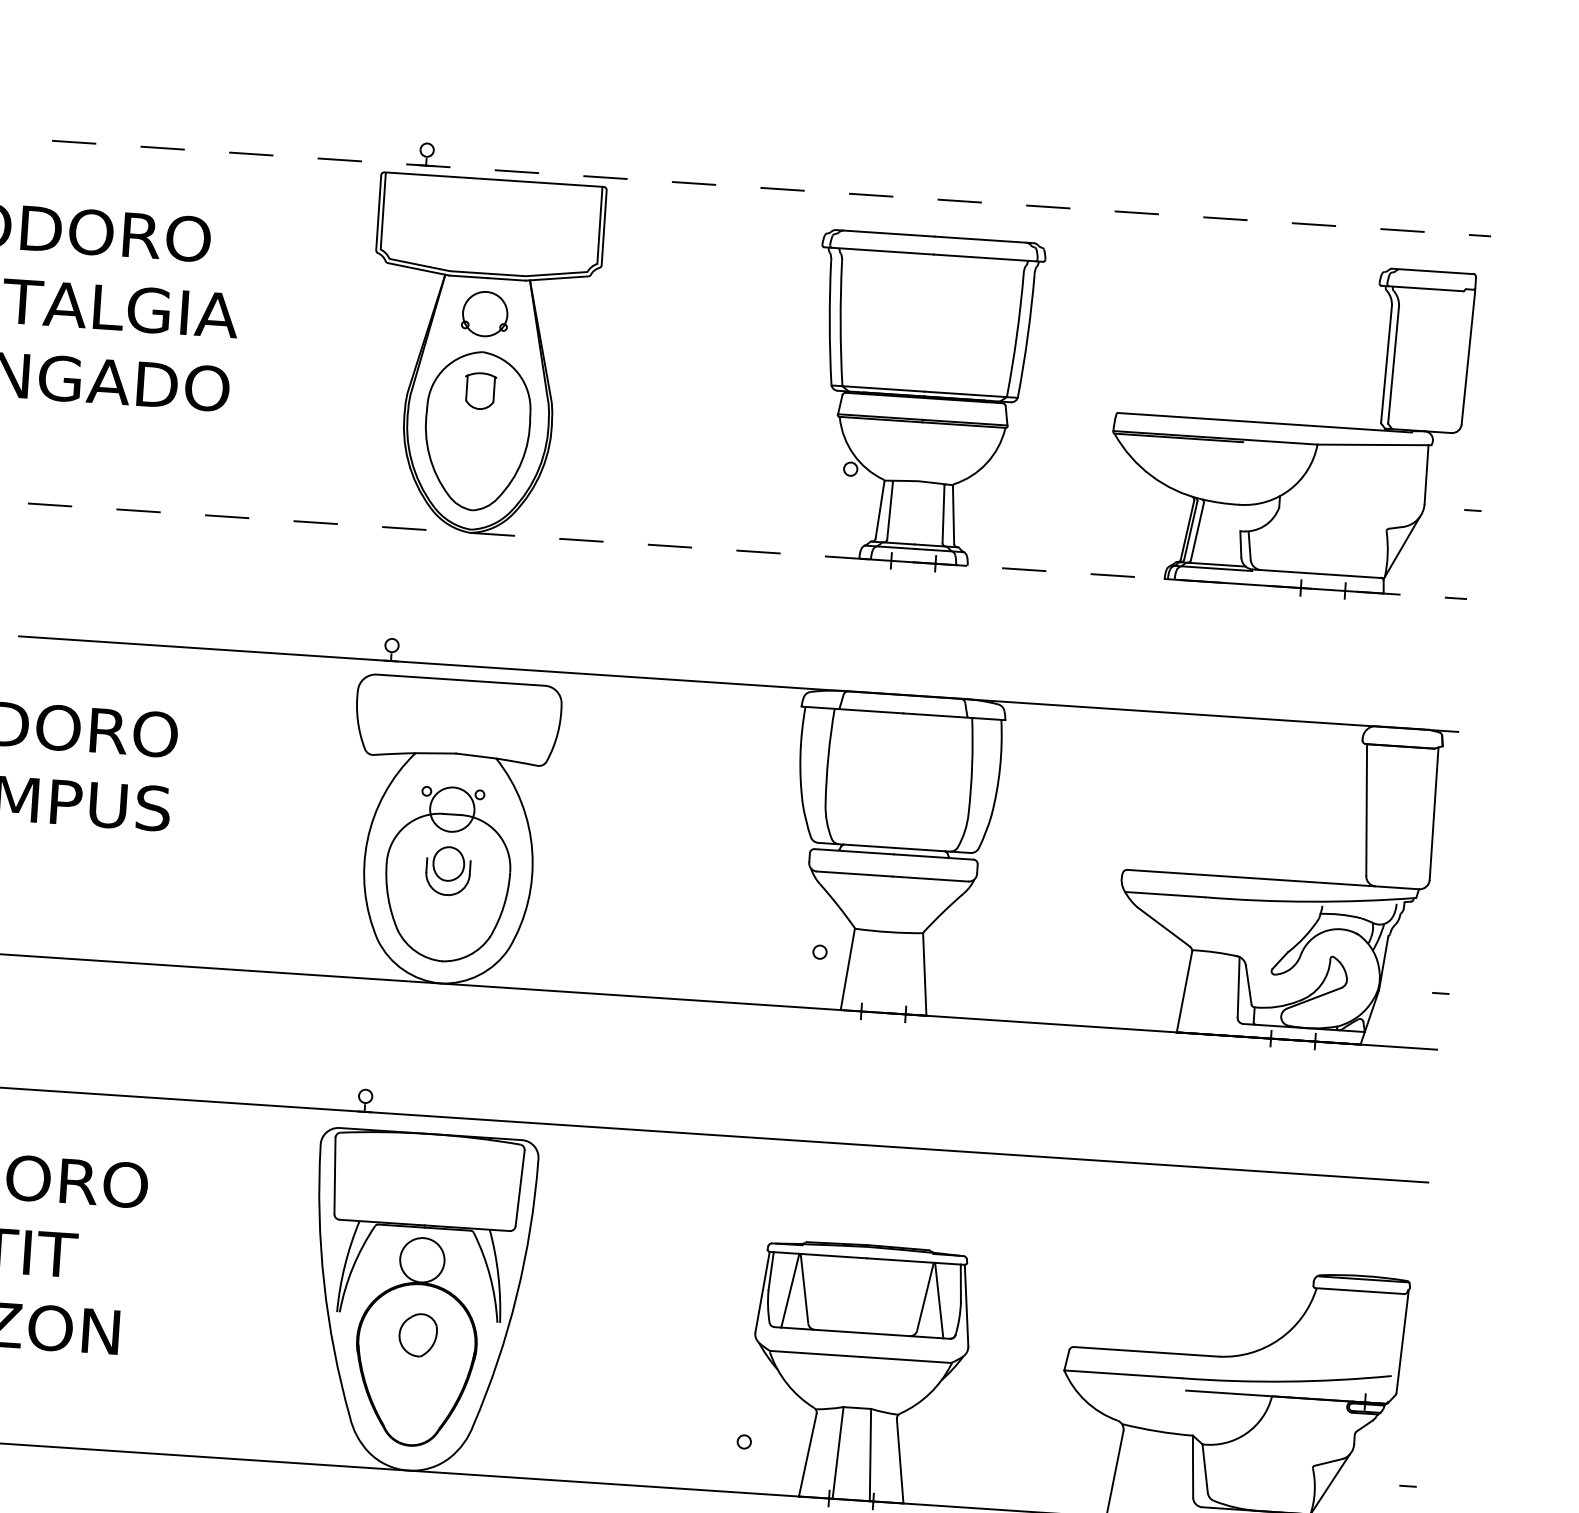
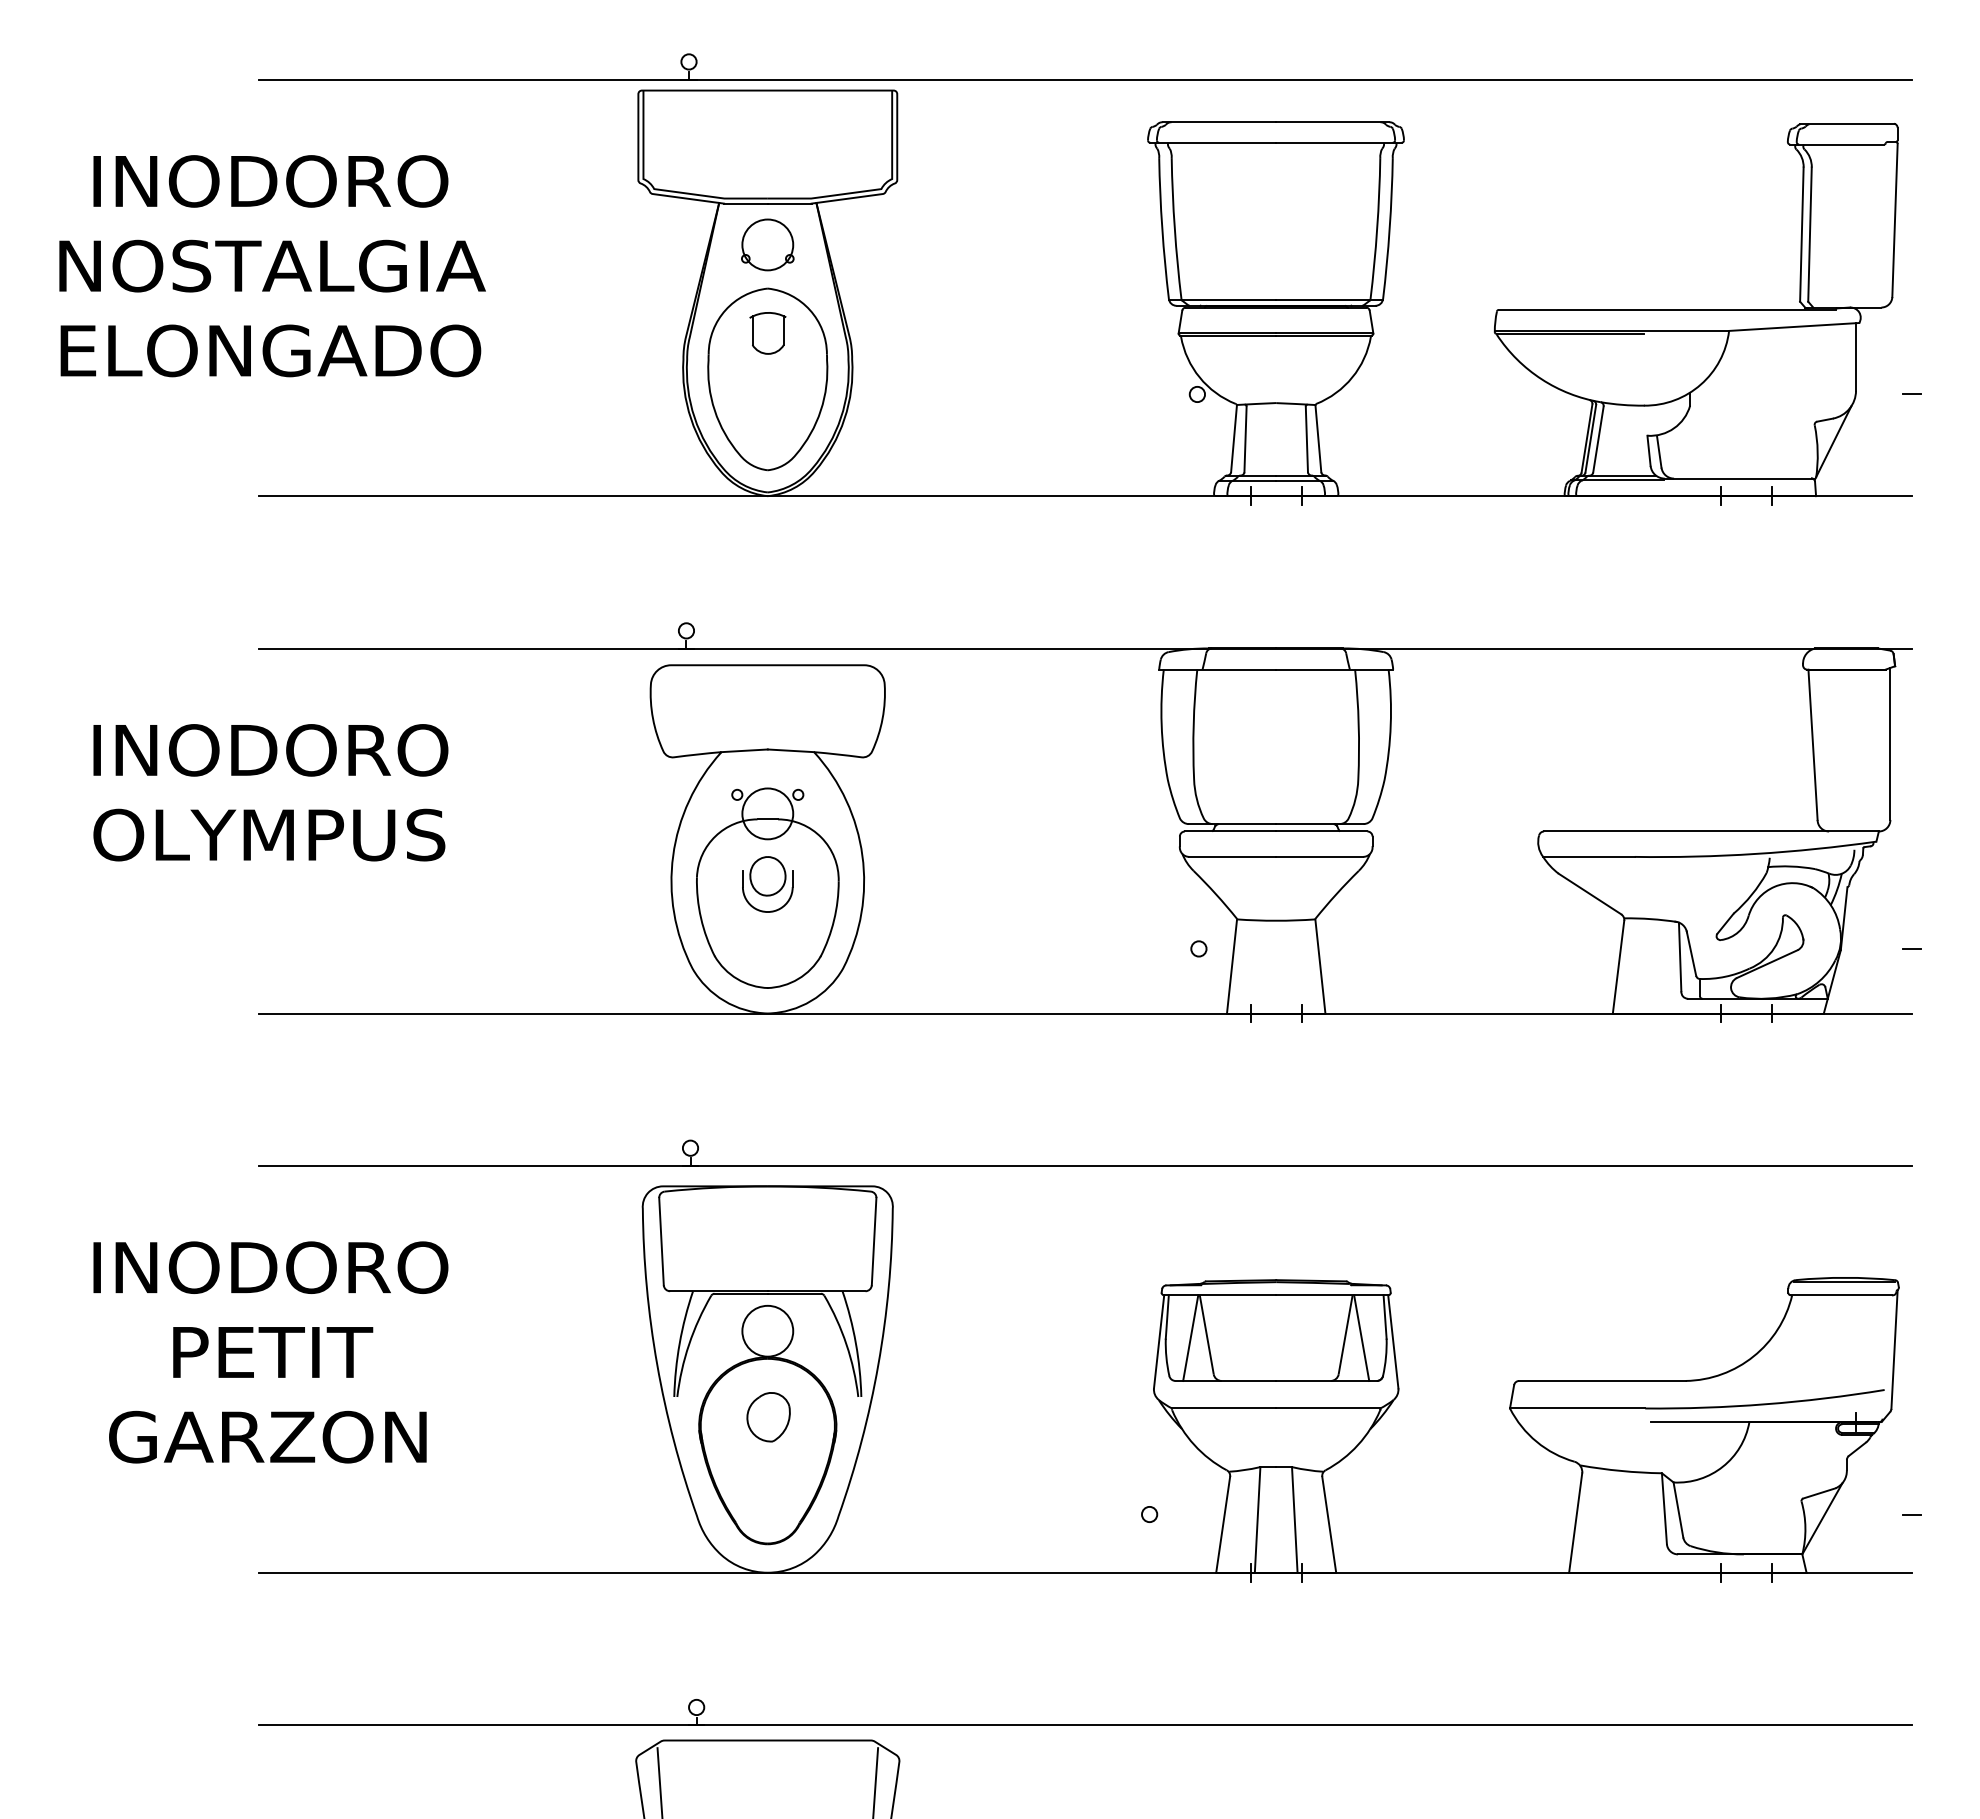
line: (772, 188) -> (1086, 79), dashed -> solid
line: (748, 551) -> (1086, 496), dashed -> solid

